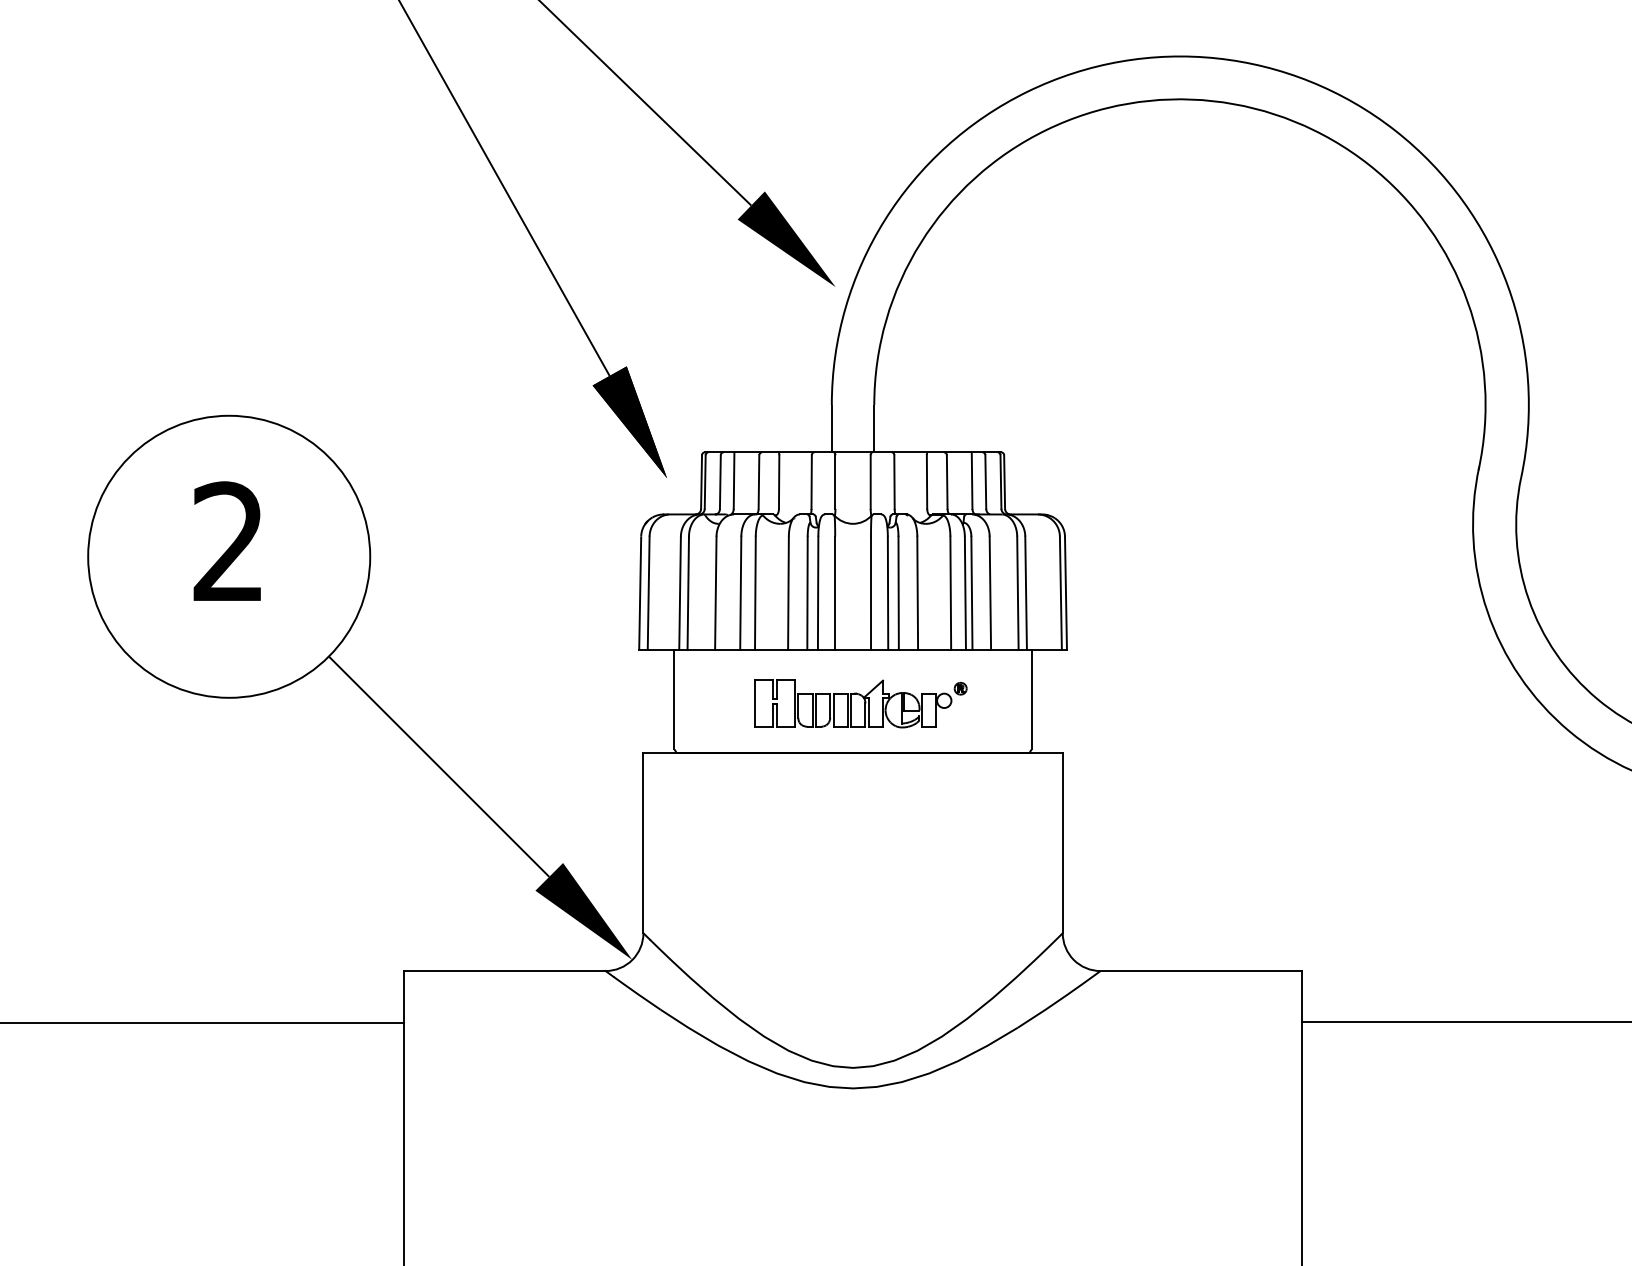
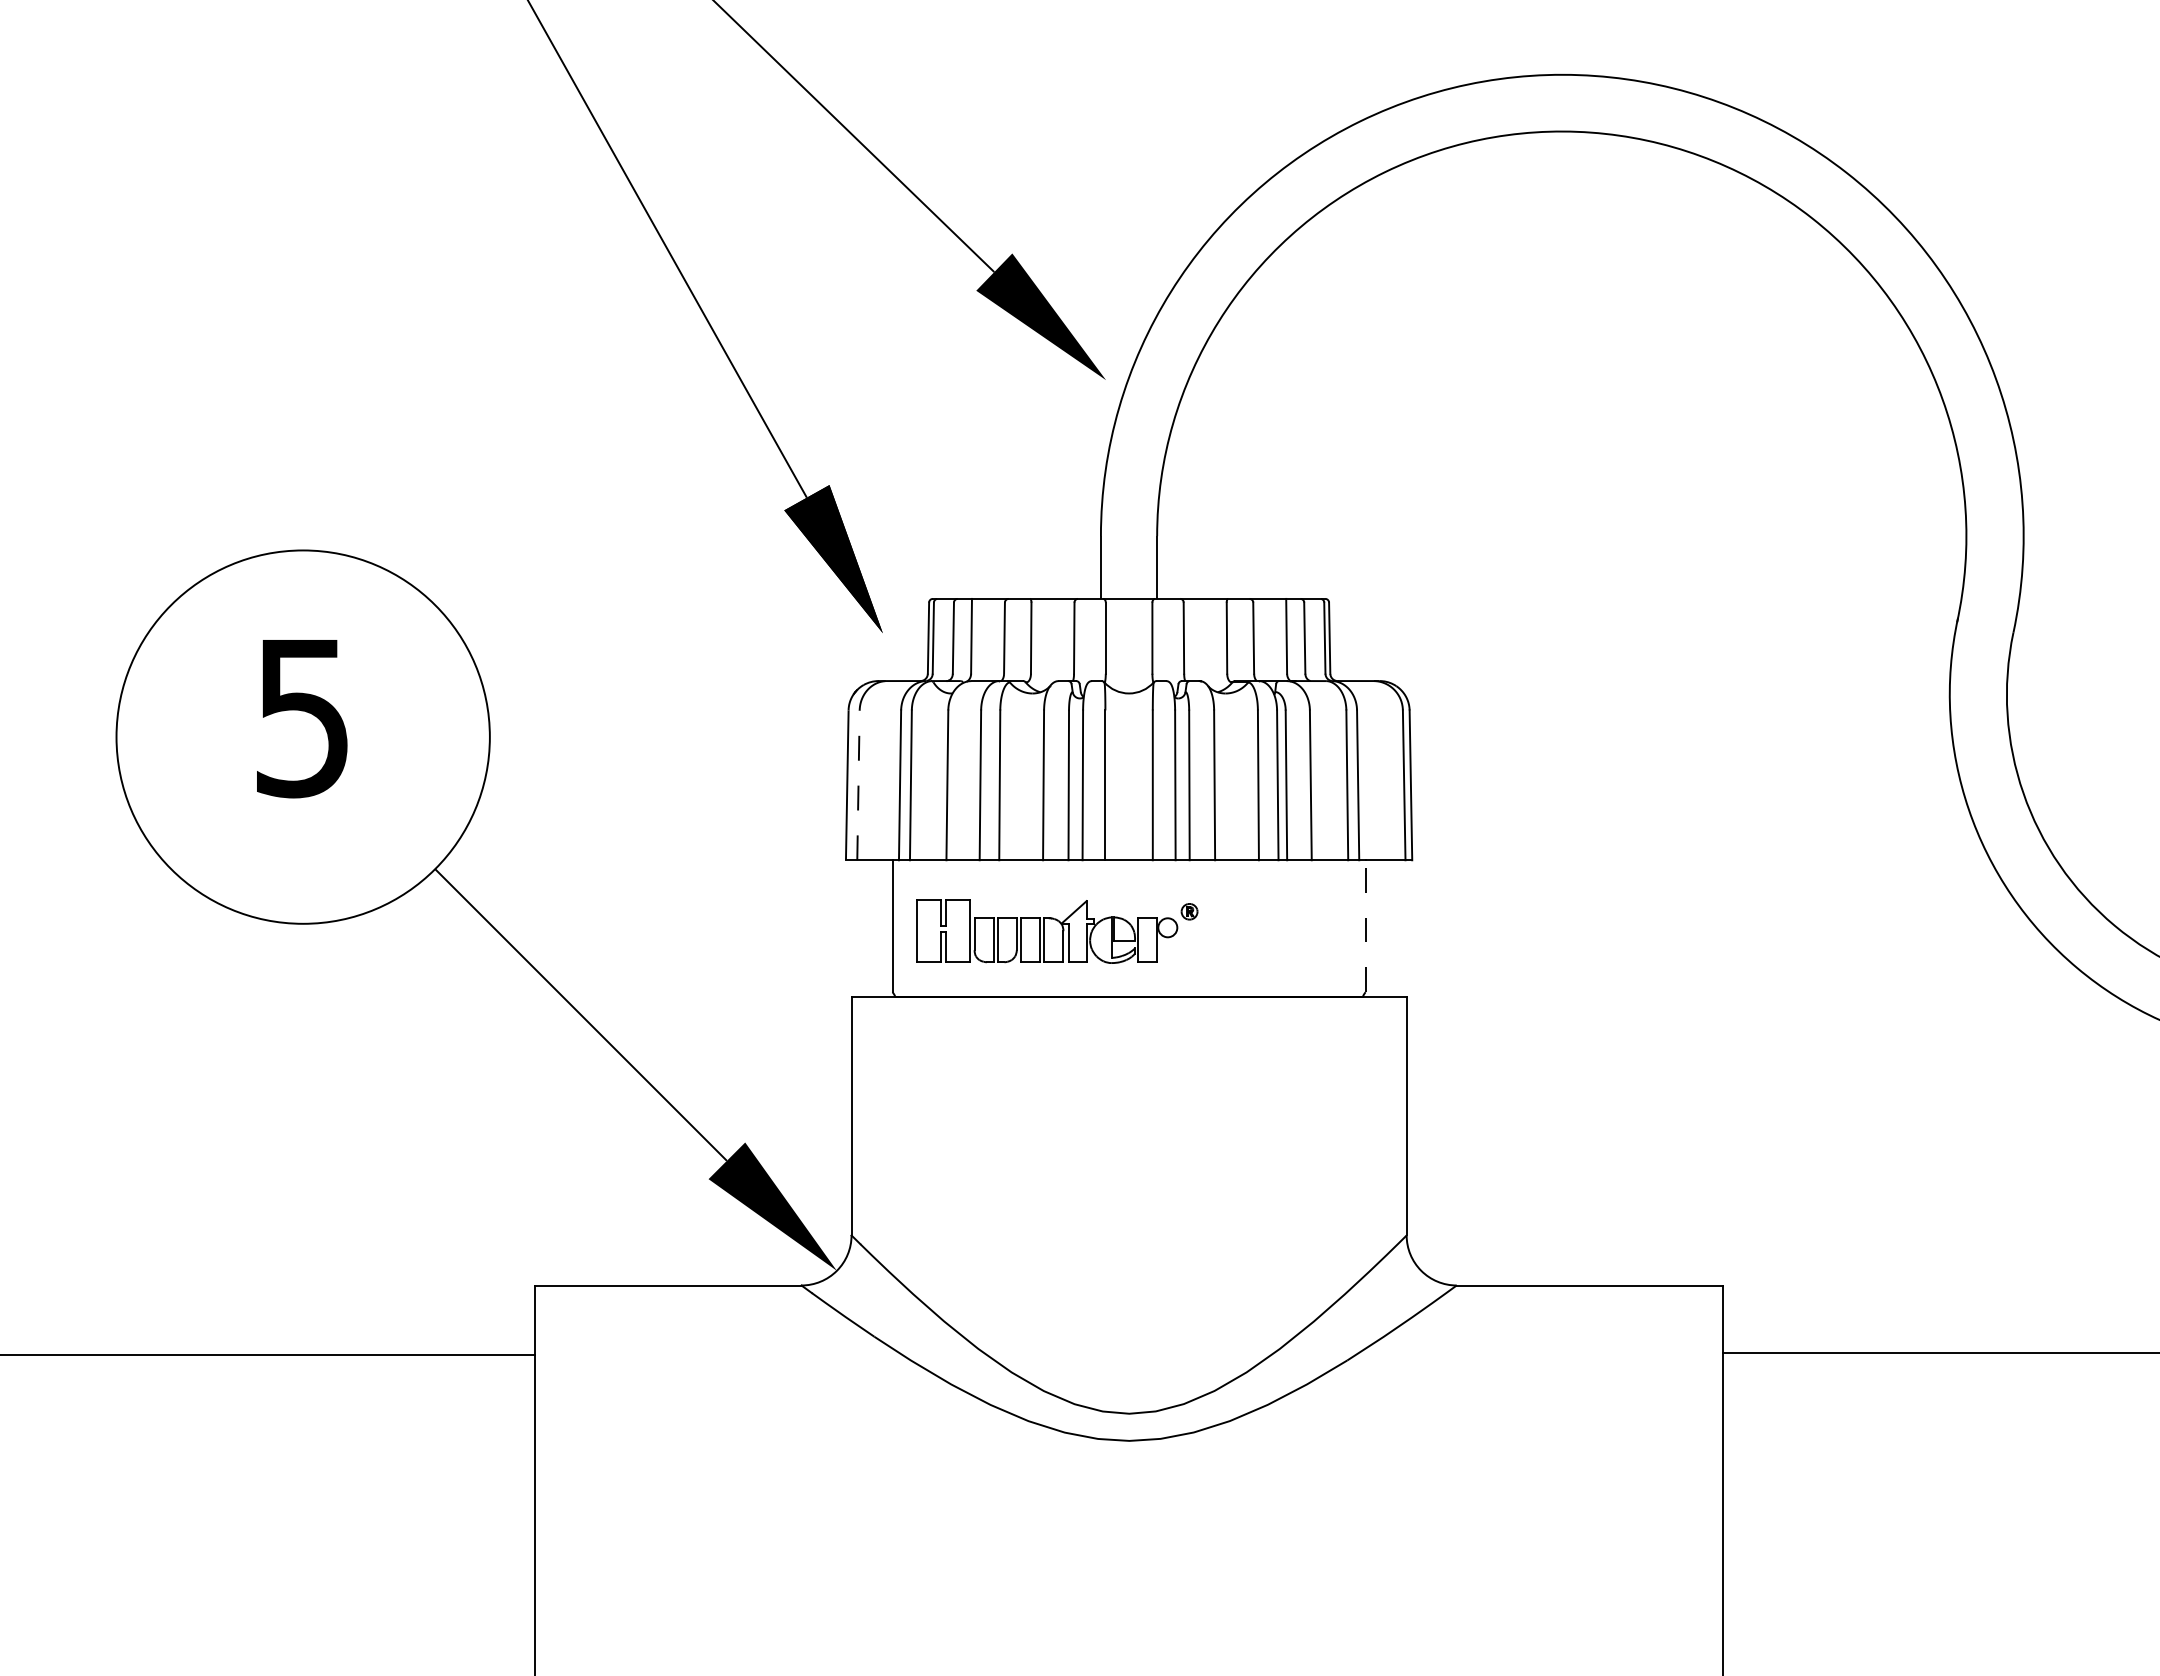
text: (227, 541) -> (301, 717), 2 -> 5
line: (648, 593) -> (858, 785), solid -> dashed
line: (1031, 699) -> (1365, 926), solid -> dashed
part: (860, 703) -> (1057, 931), moved

